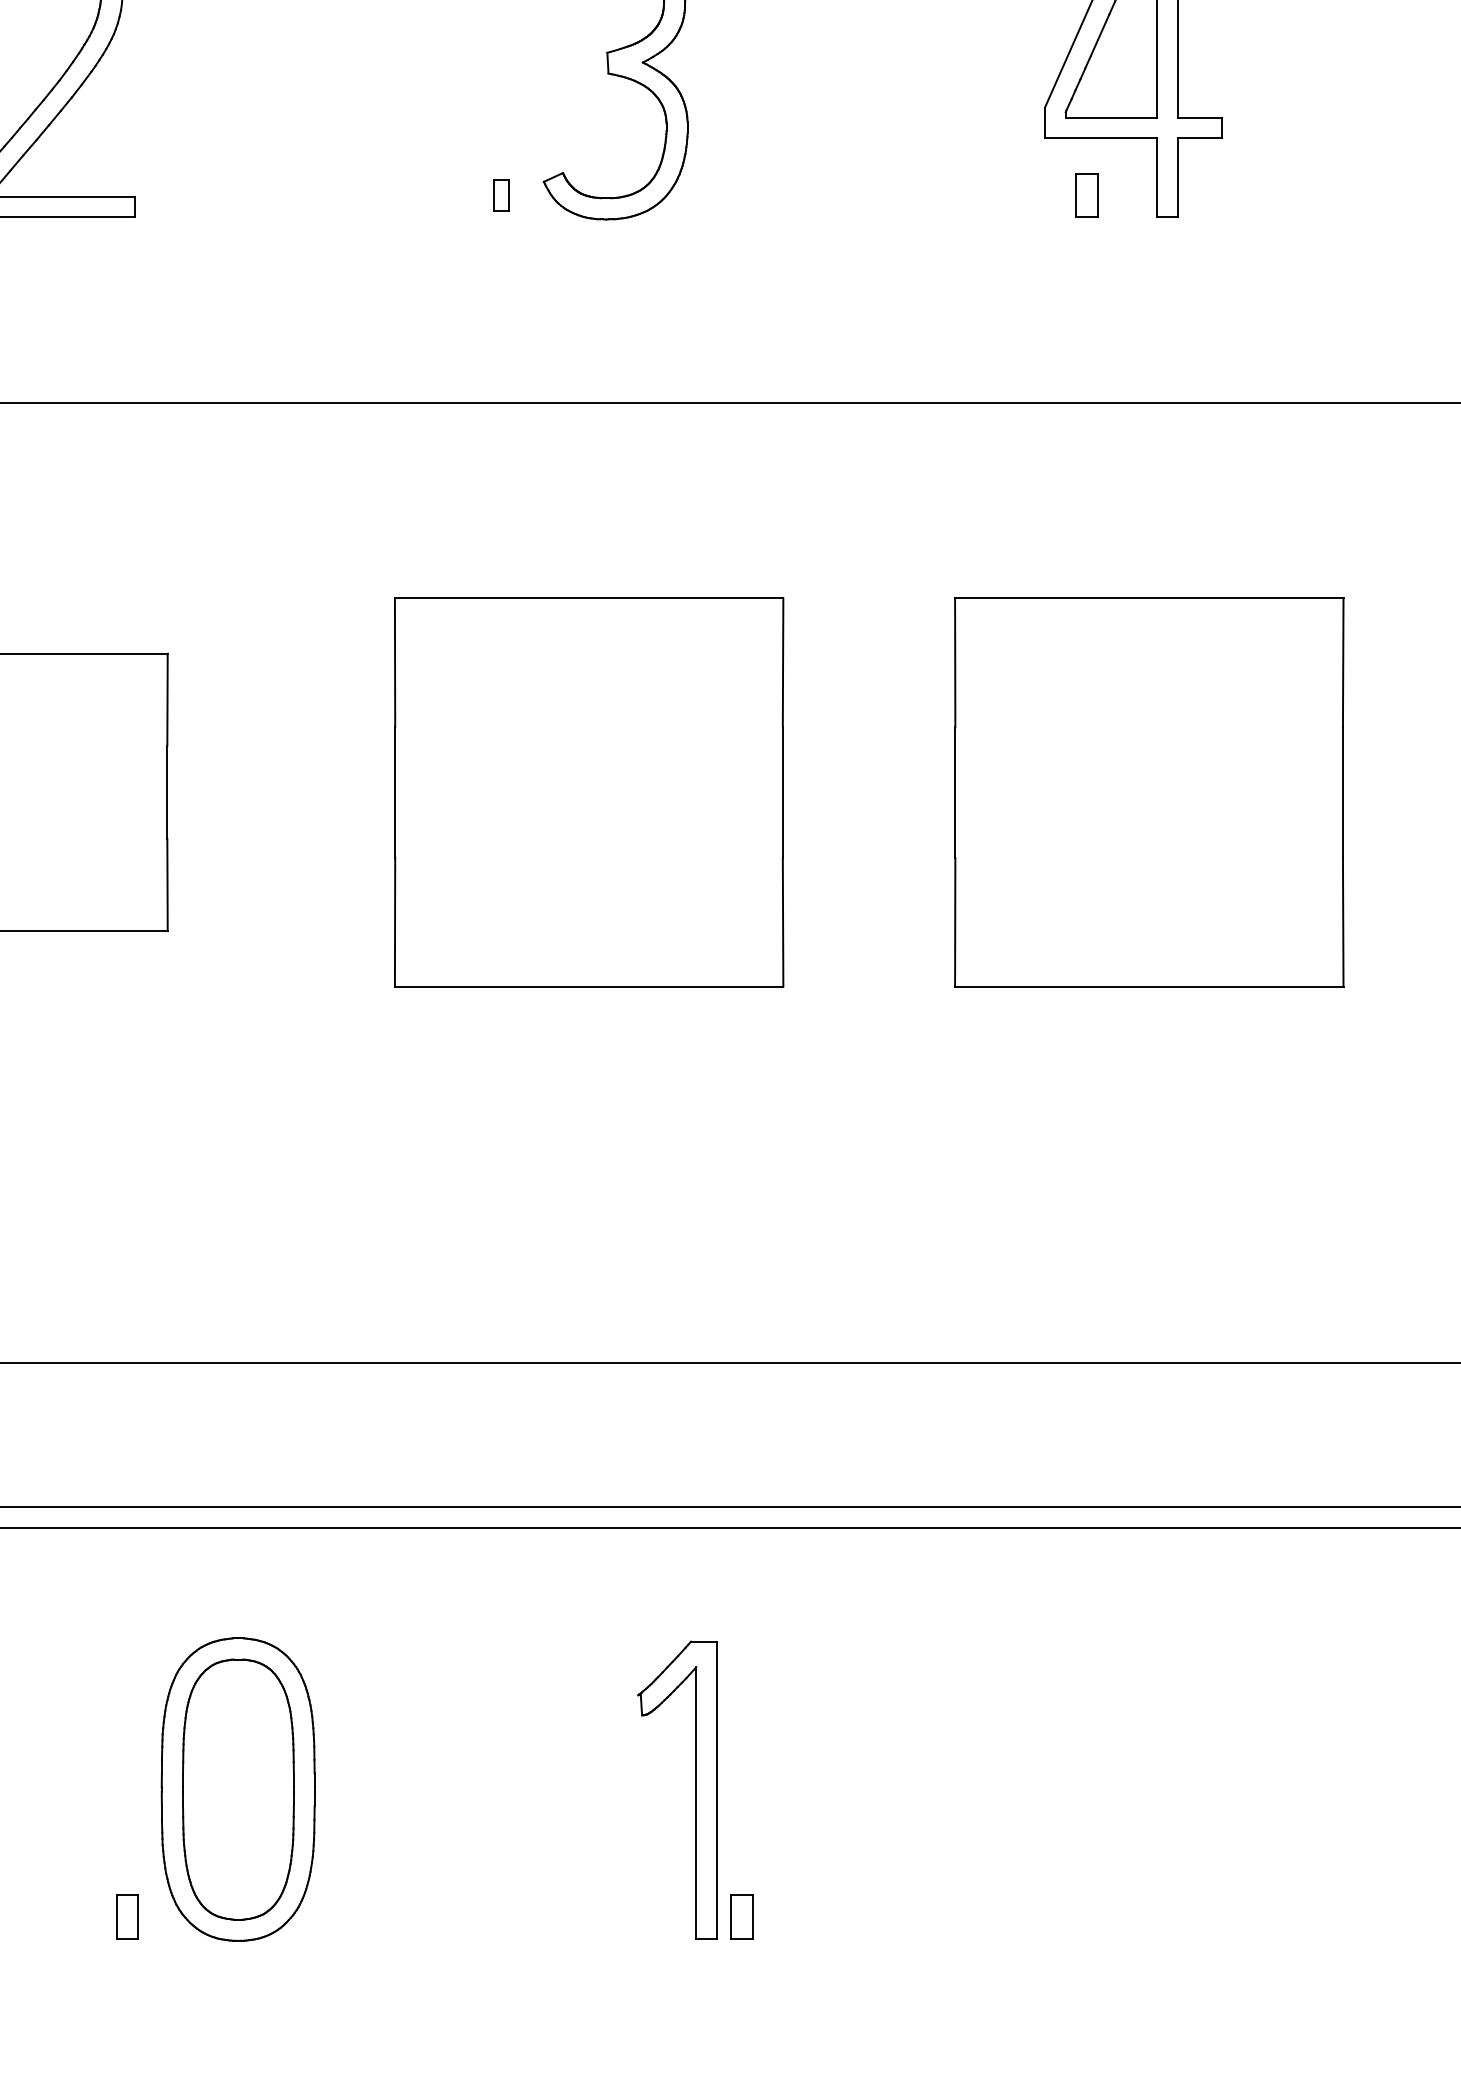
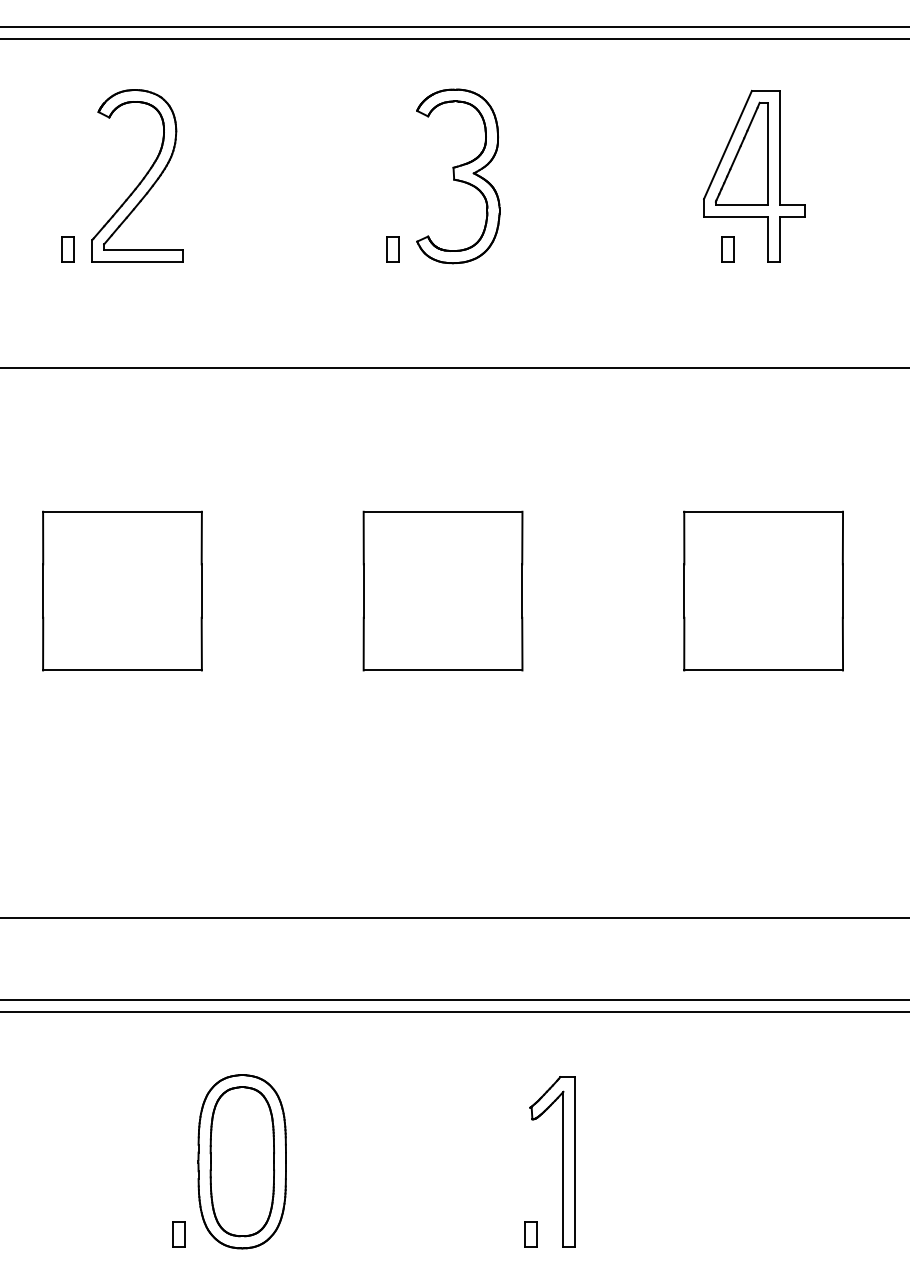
part: (500, 195) -> (392, 249), size x1.43
part: (588, 791) -> (442, 590), size x0.71
part: (1148, 791) -> (763, 590), size x0.71
part: (694, 1789) -> (562, 1161), moved

